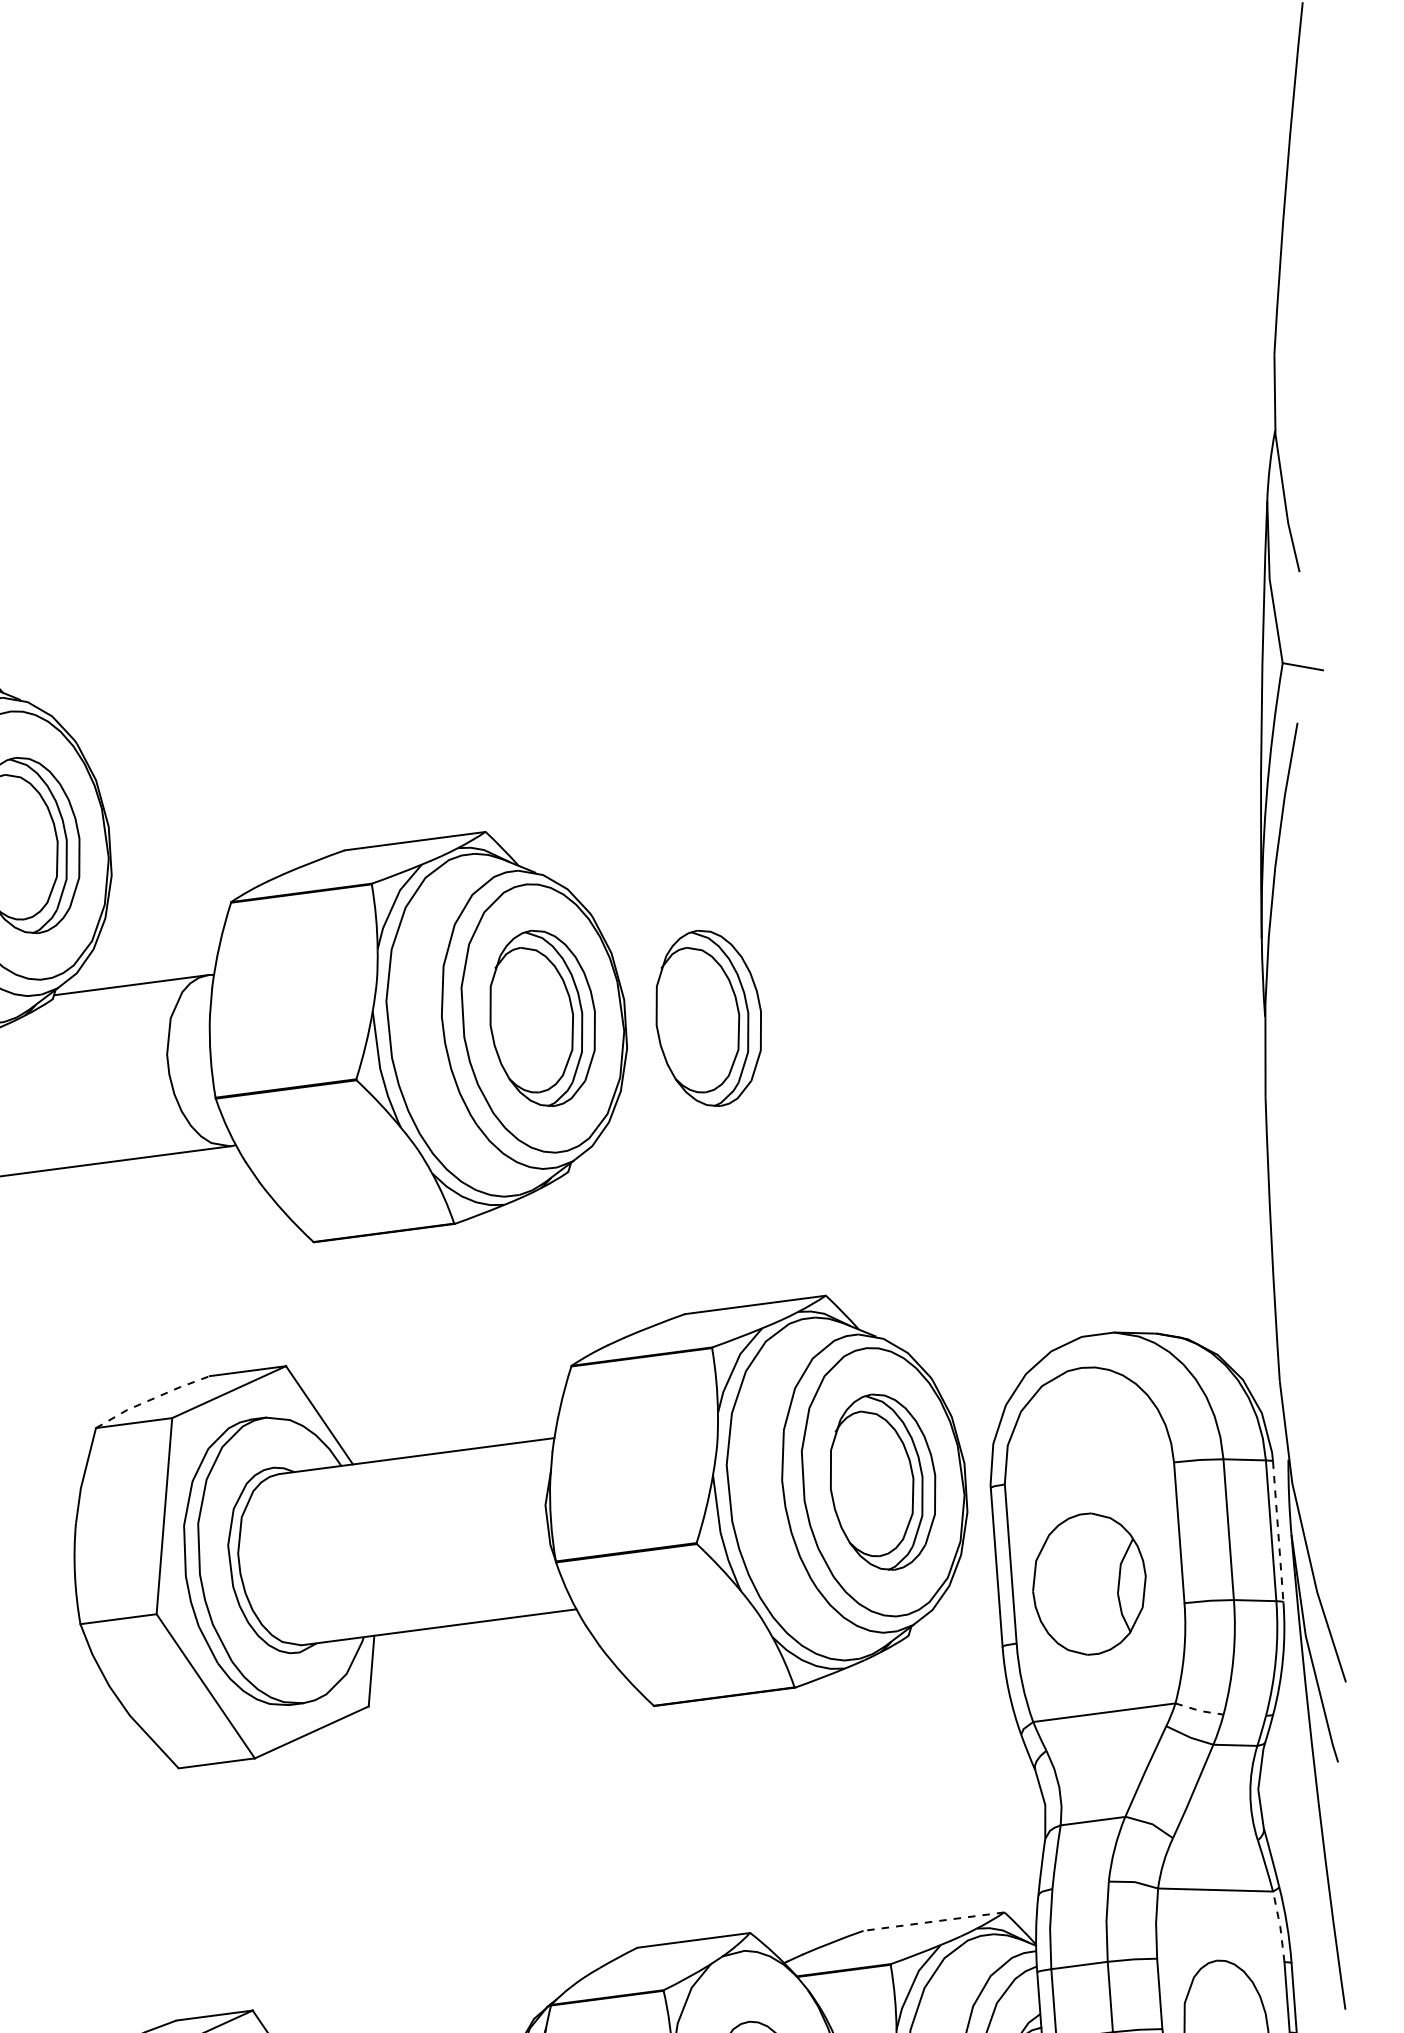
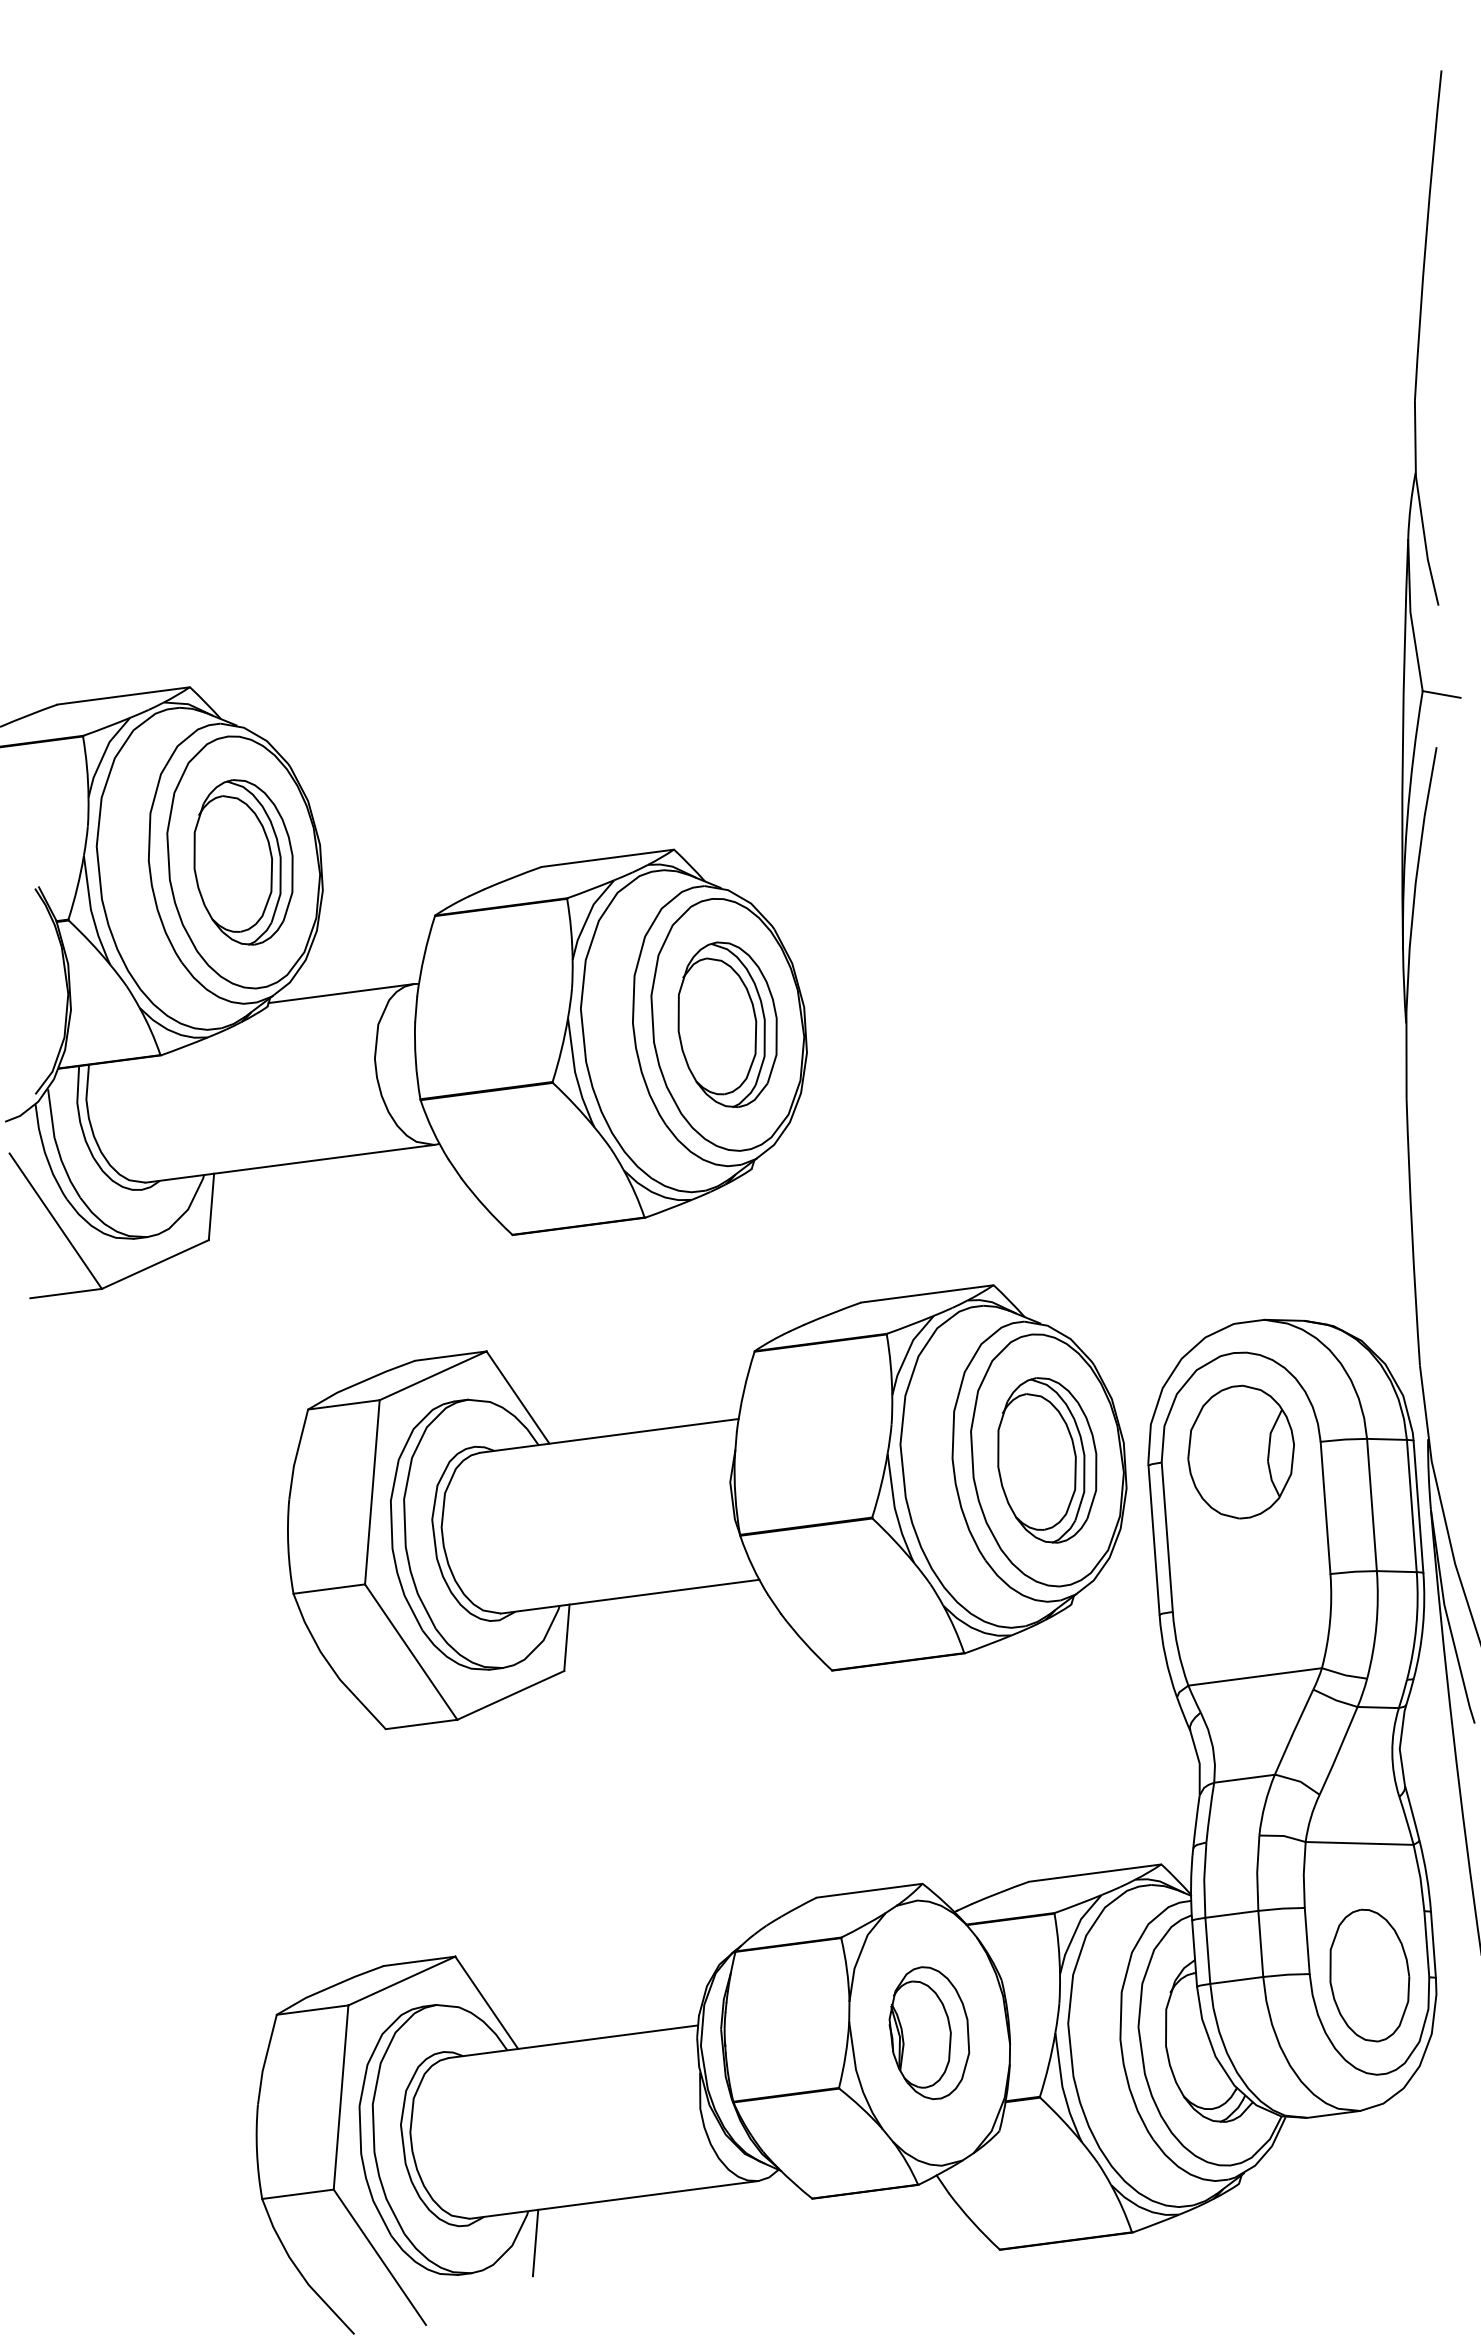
part: (708, 1018) -> (883, 1024), removed
line: (151, 1399) -> (360, 1382), dashed -> solid
line: (1278, 1532) -> (1418, 1507), dashed -> solid
part: (1088, 1583) -> (1240, 1451), moved
line: (1199, 1711) -> (1344, 1675), dashed -> solid
line: (934, 1922) -> (1095, 1873), dashed -> solid
line: (1280, 1926) -> (1420, 1877), dashed -> solid

